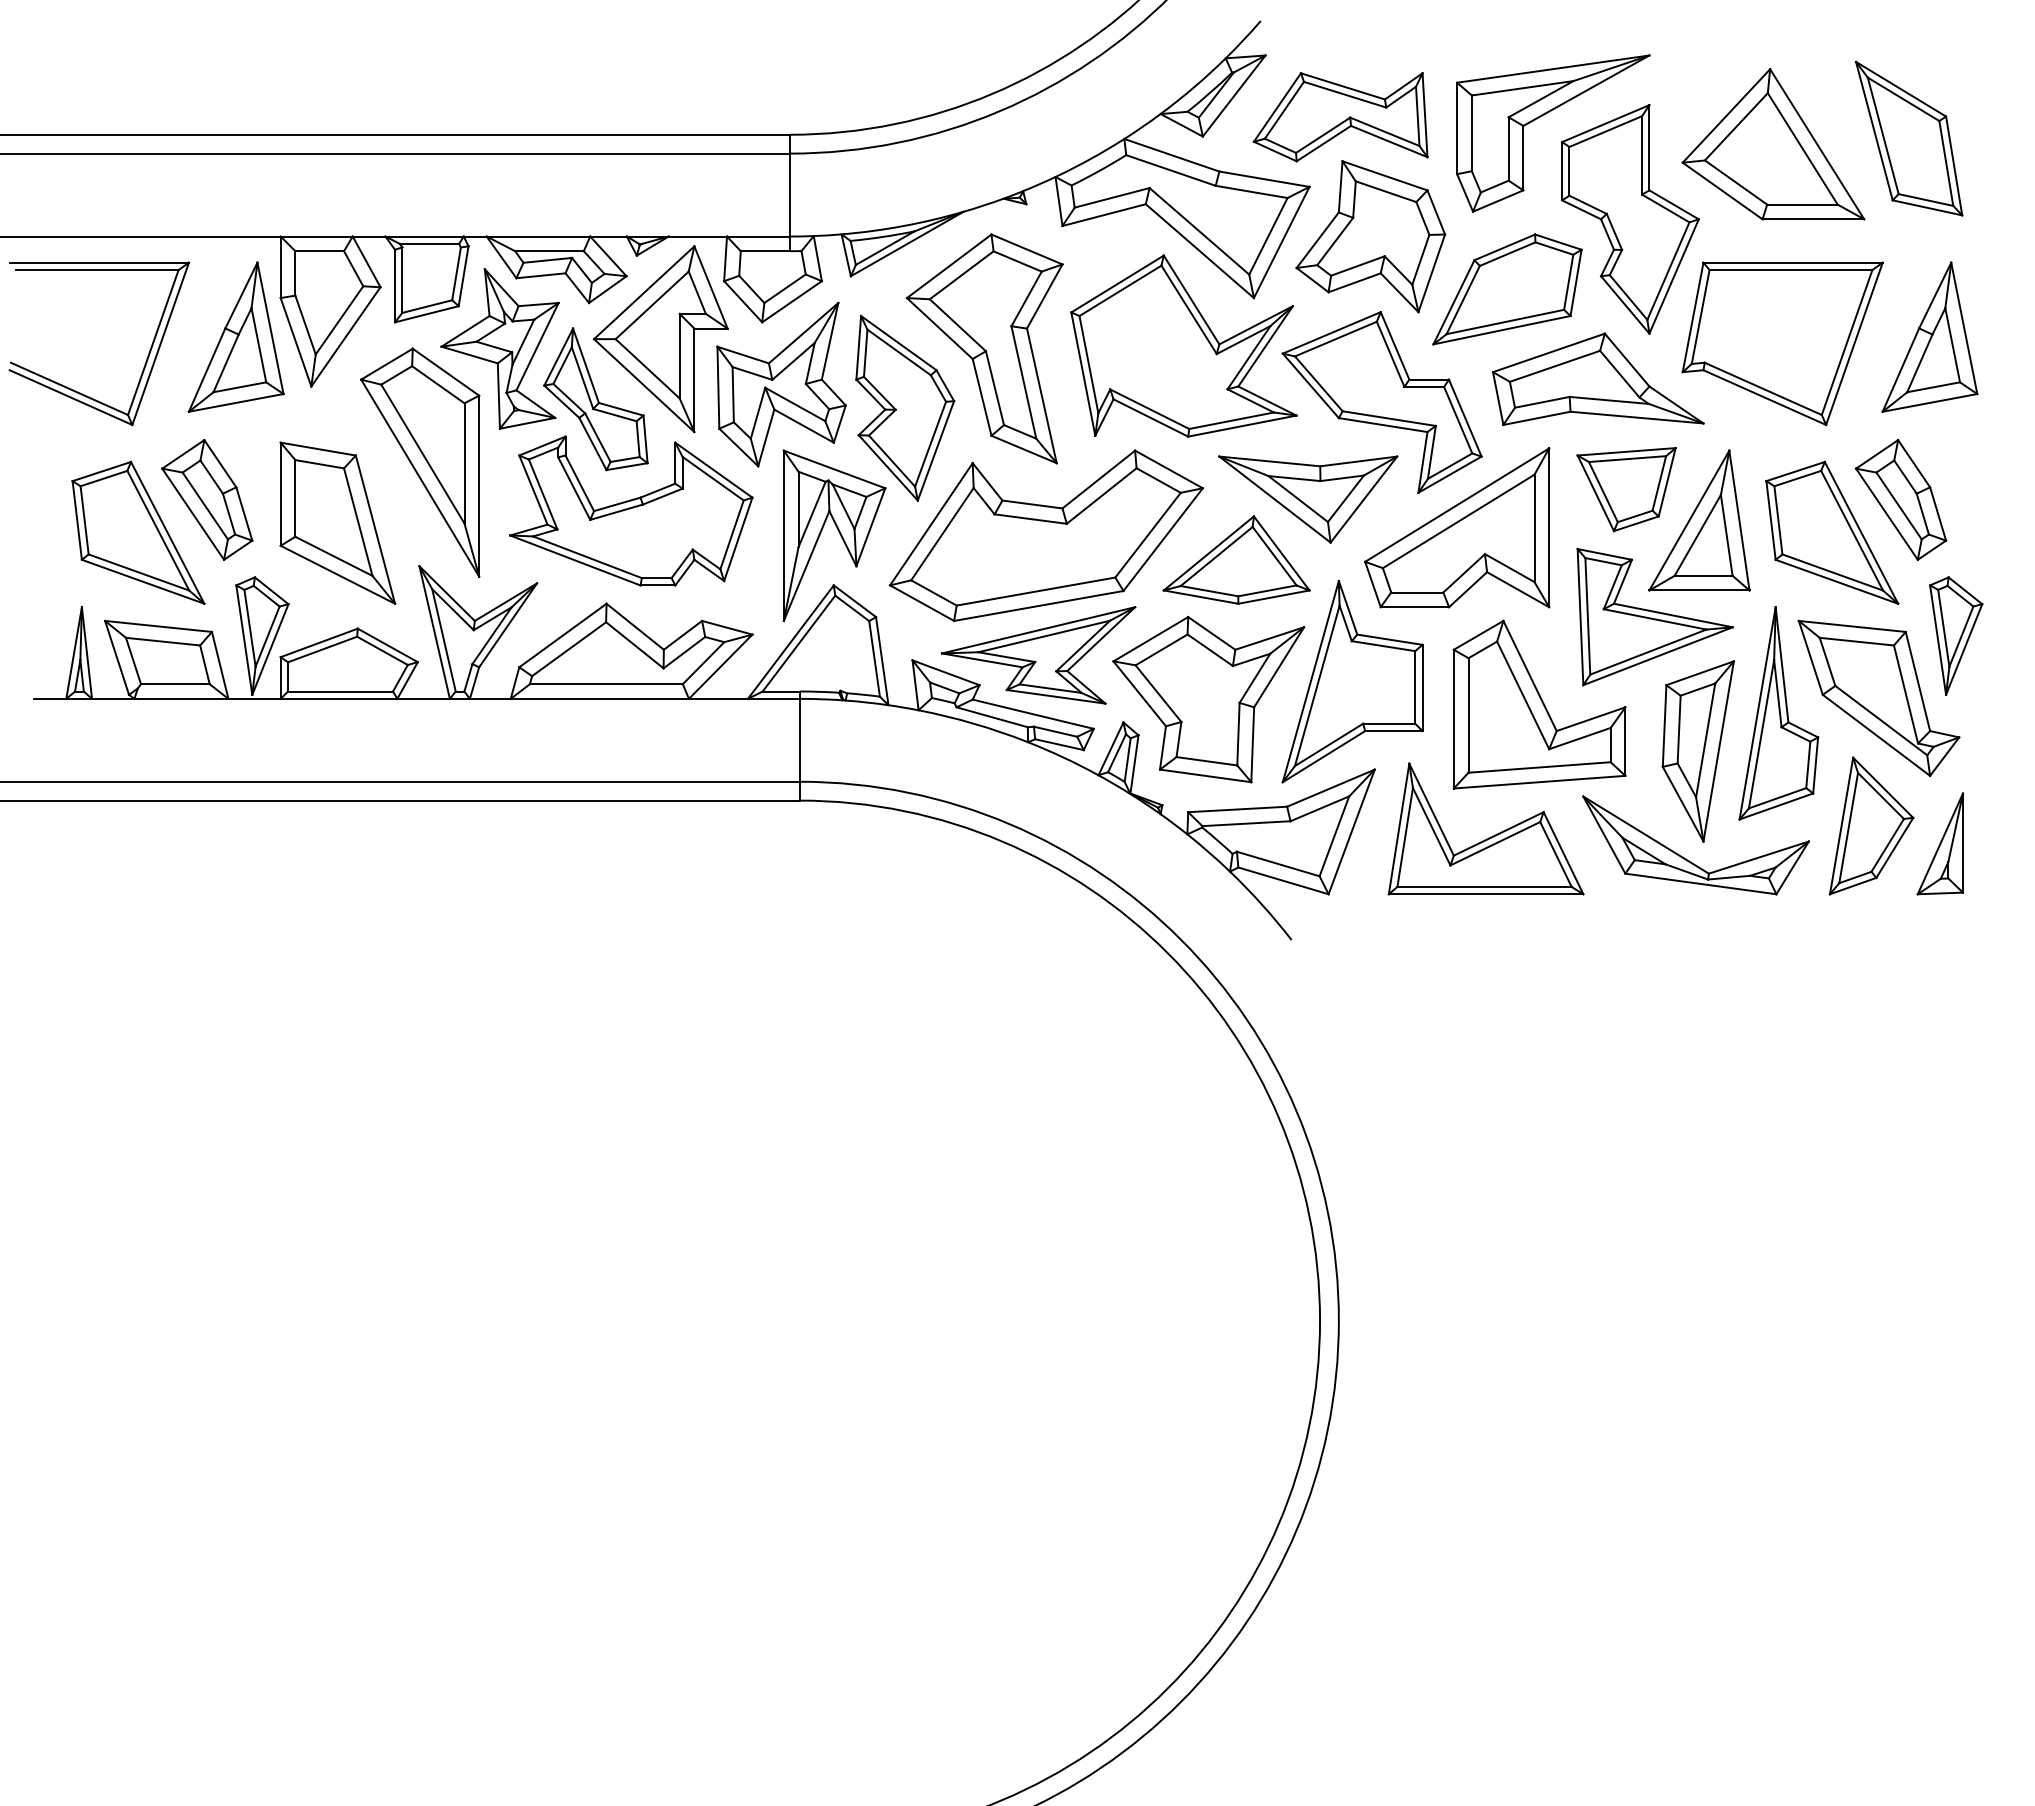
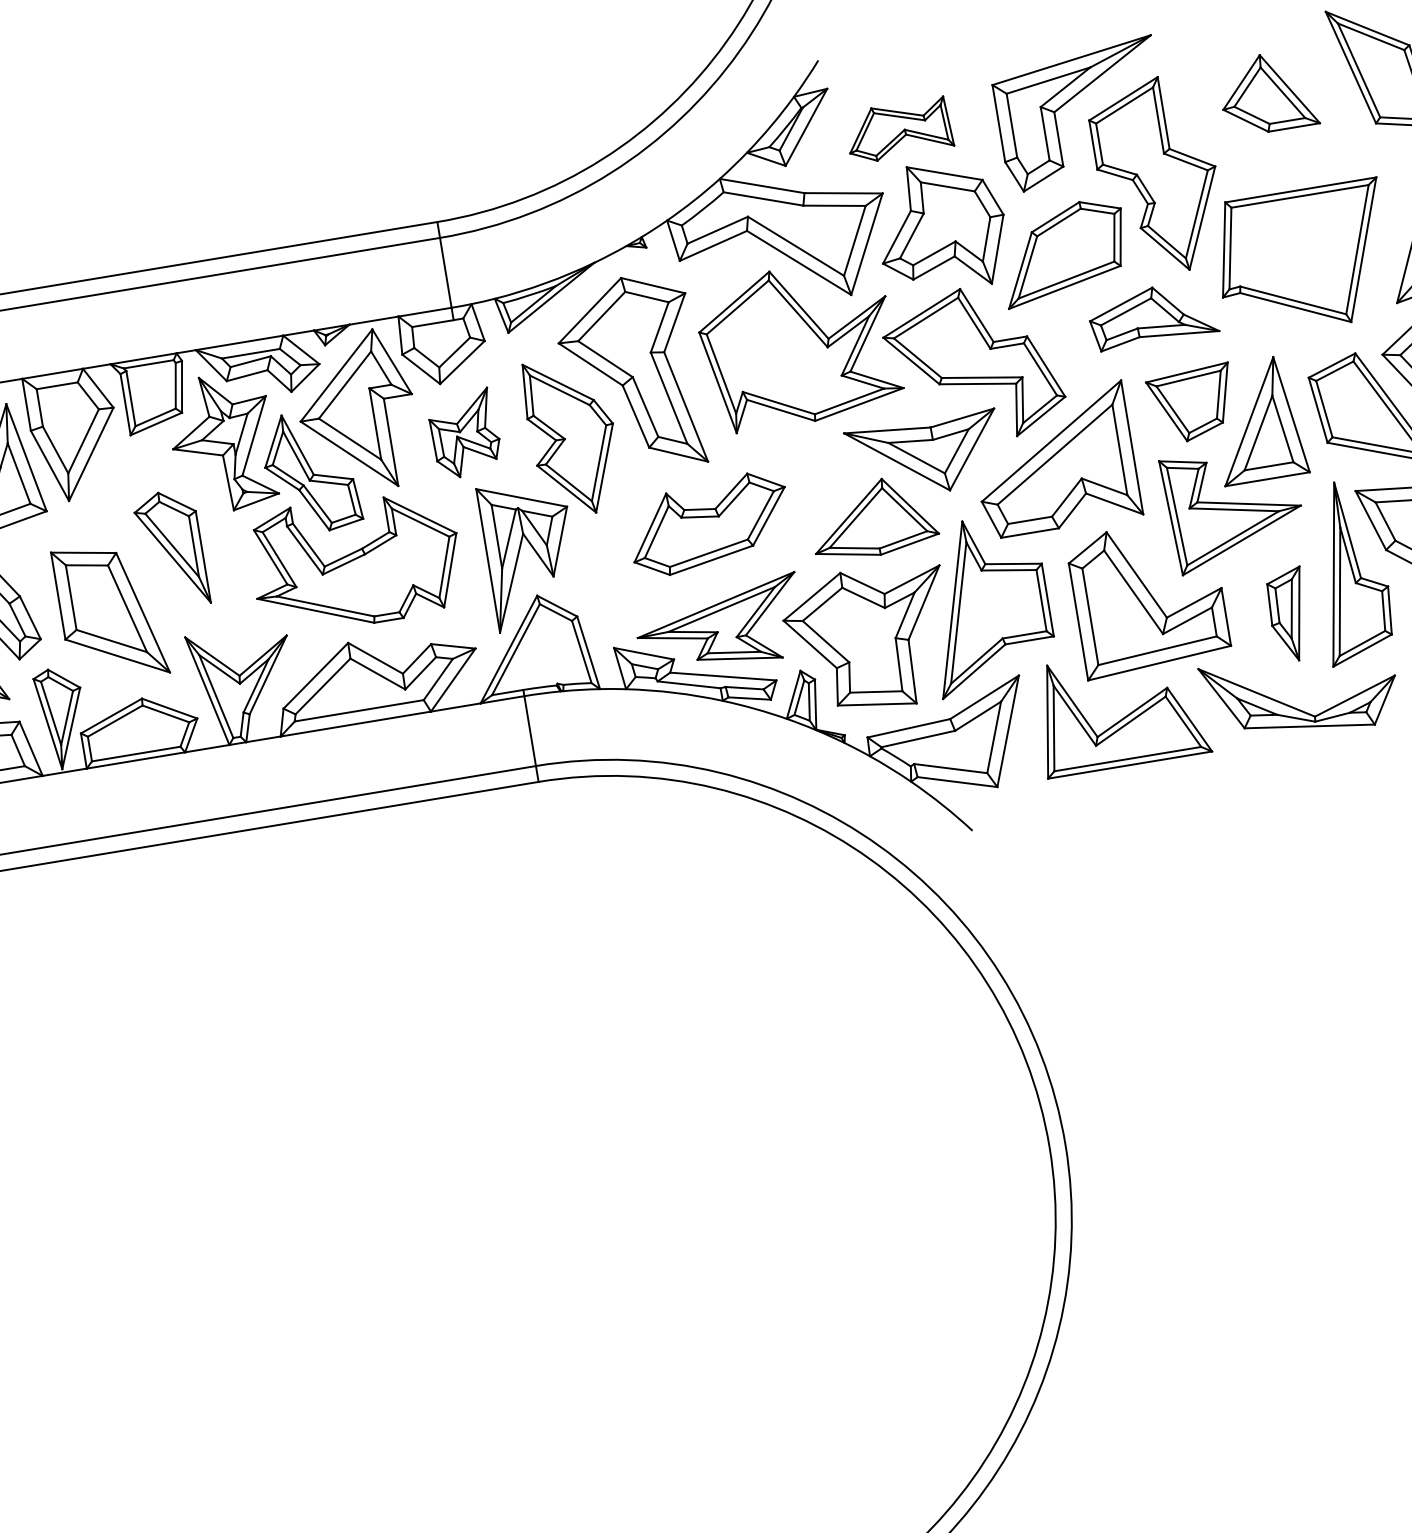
part: (1340, 117) -> (899, 130), size x0.7
part: (1773, 144) -> (1267, 92), size x0.6
part: (1598, 378) -> (1152, 314), size x0.7
part: (781, 384) -> (465, 433), size x0.6
part: (420, 462) -> (171, 549), size x0.6
part: (1046, 535) -> (709, 524), size x0.6
part: (1697, 751) -> (1288, 615), size x0.6

